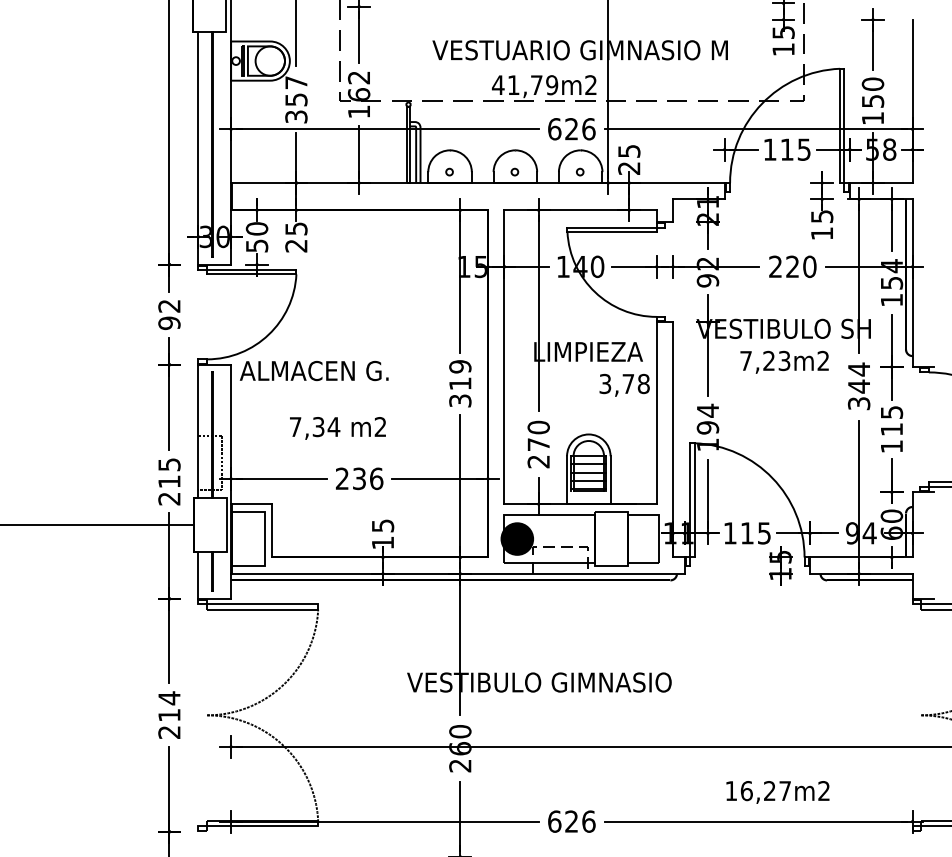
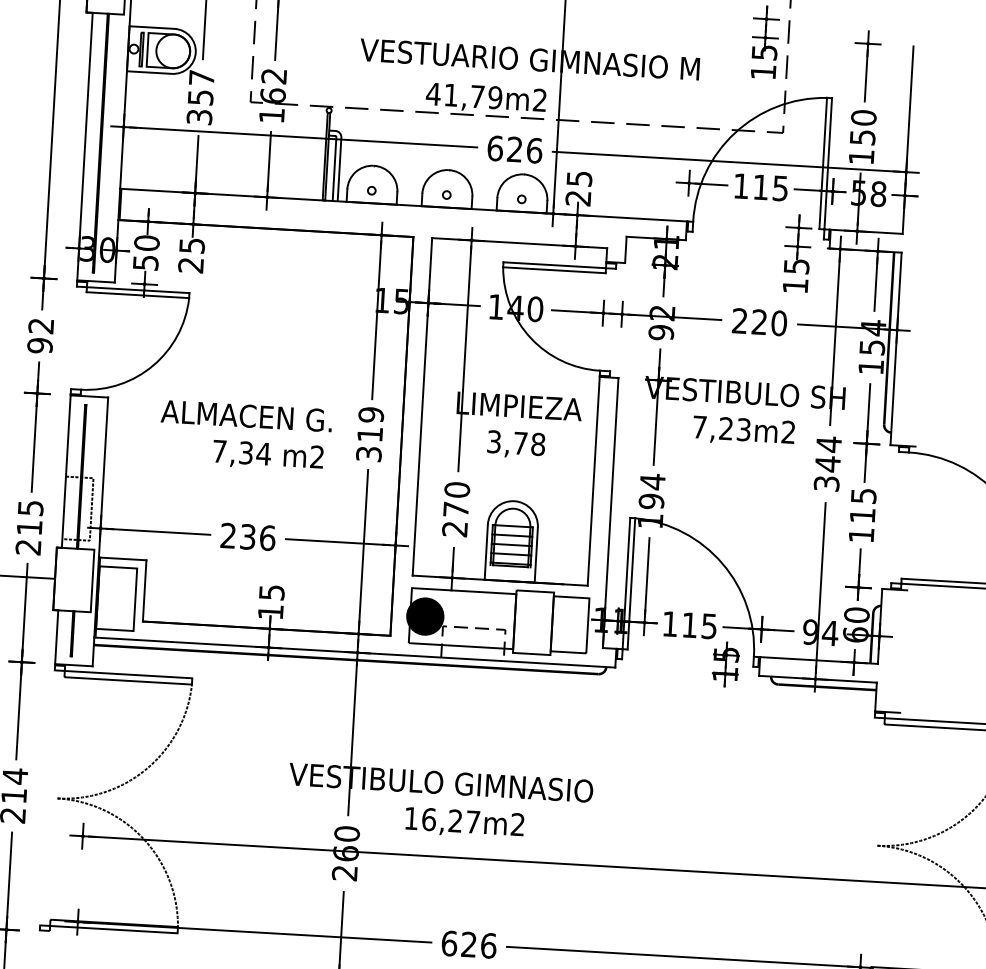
text: (313, 371) -> (245, 416), moved
text: (624, 384) -> (516, 443), moved
text: (337, 428) -> (267, 455), moved
text: (777, 792) -> (464, 823), moved

